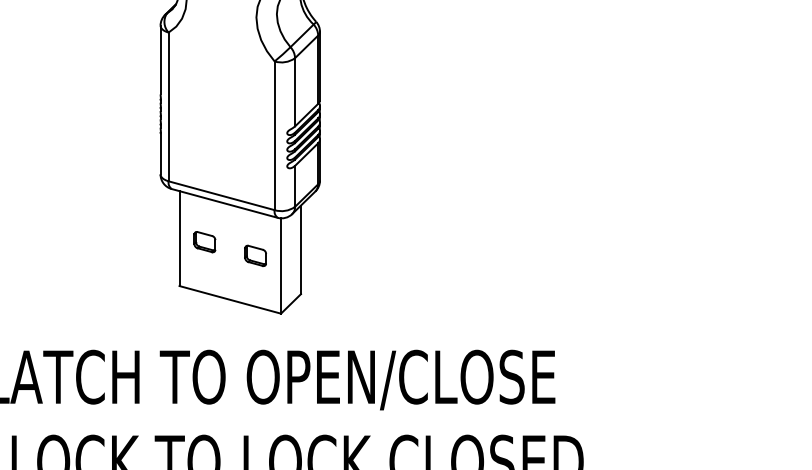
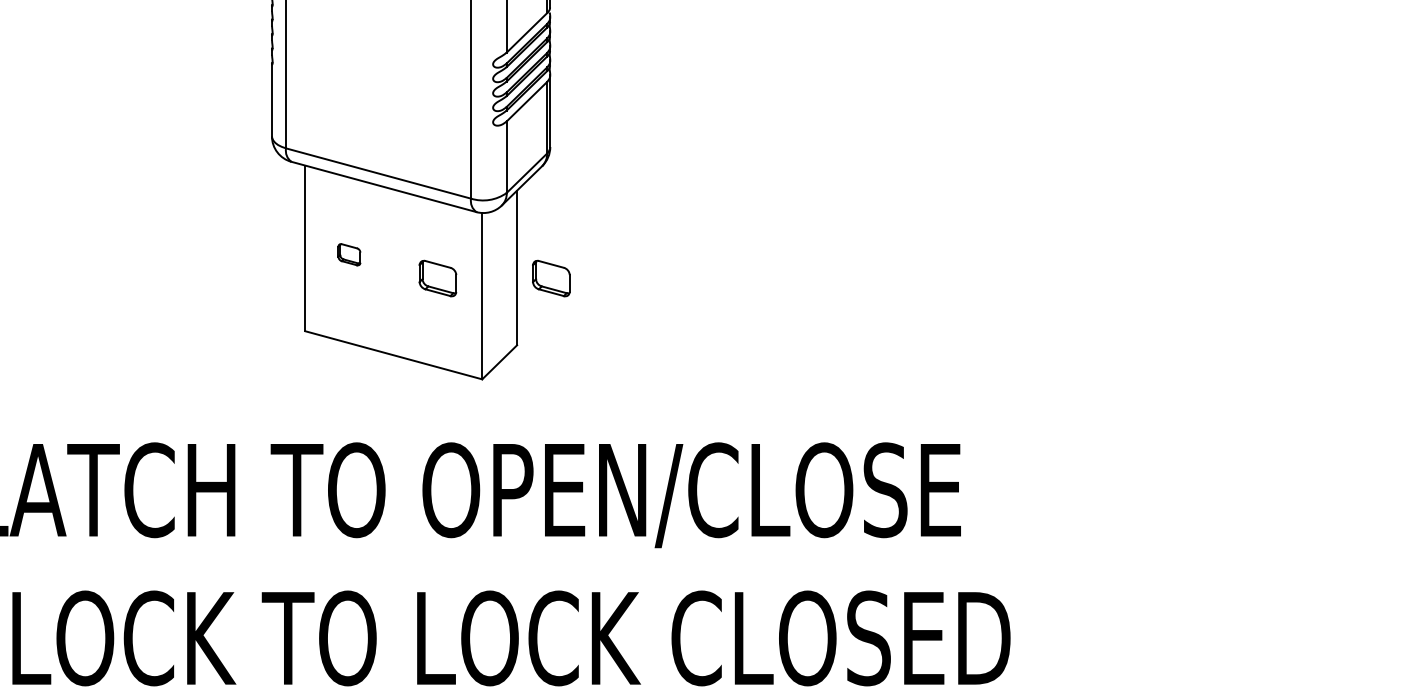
part: (204, 242) -> (348, 255), size x0.6
part: (320, 255) -> (551, 277), added

